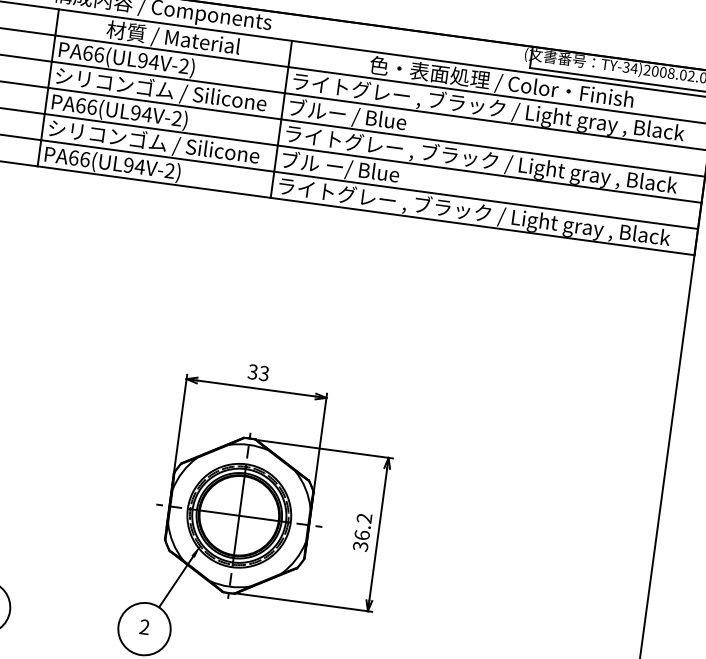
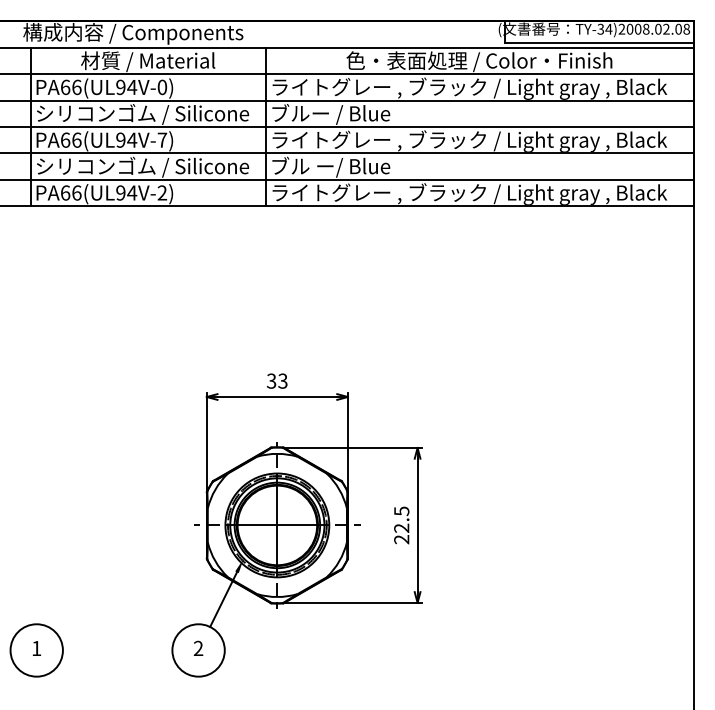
text: (184, 66) -> (162, 87), PA66(UL94V-2) -> PA66(UL94V-0)
text: (177, 117) -> (162, 139), PA66(UL94V-2) -> PA66(UL94V-7)
text: (362, 532) -> (401, 525), 36.2 -> 22.5

